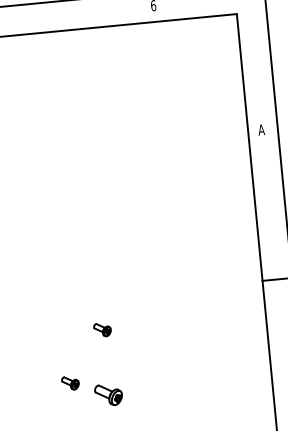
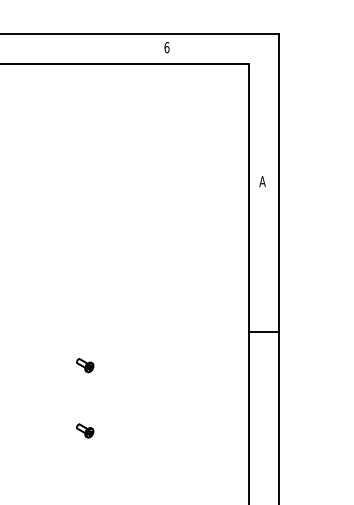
part: (70, 383) -> (48, 415), removed
part: (109, 394) -> (85, 430), size x0.62

